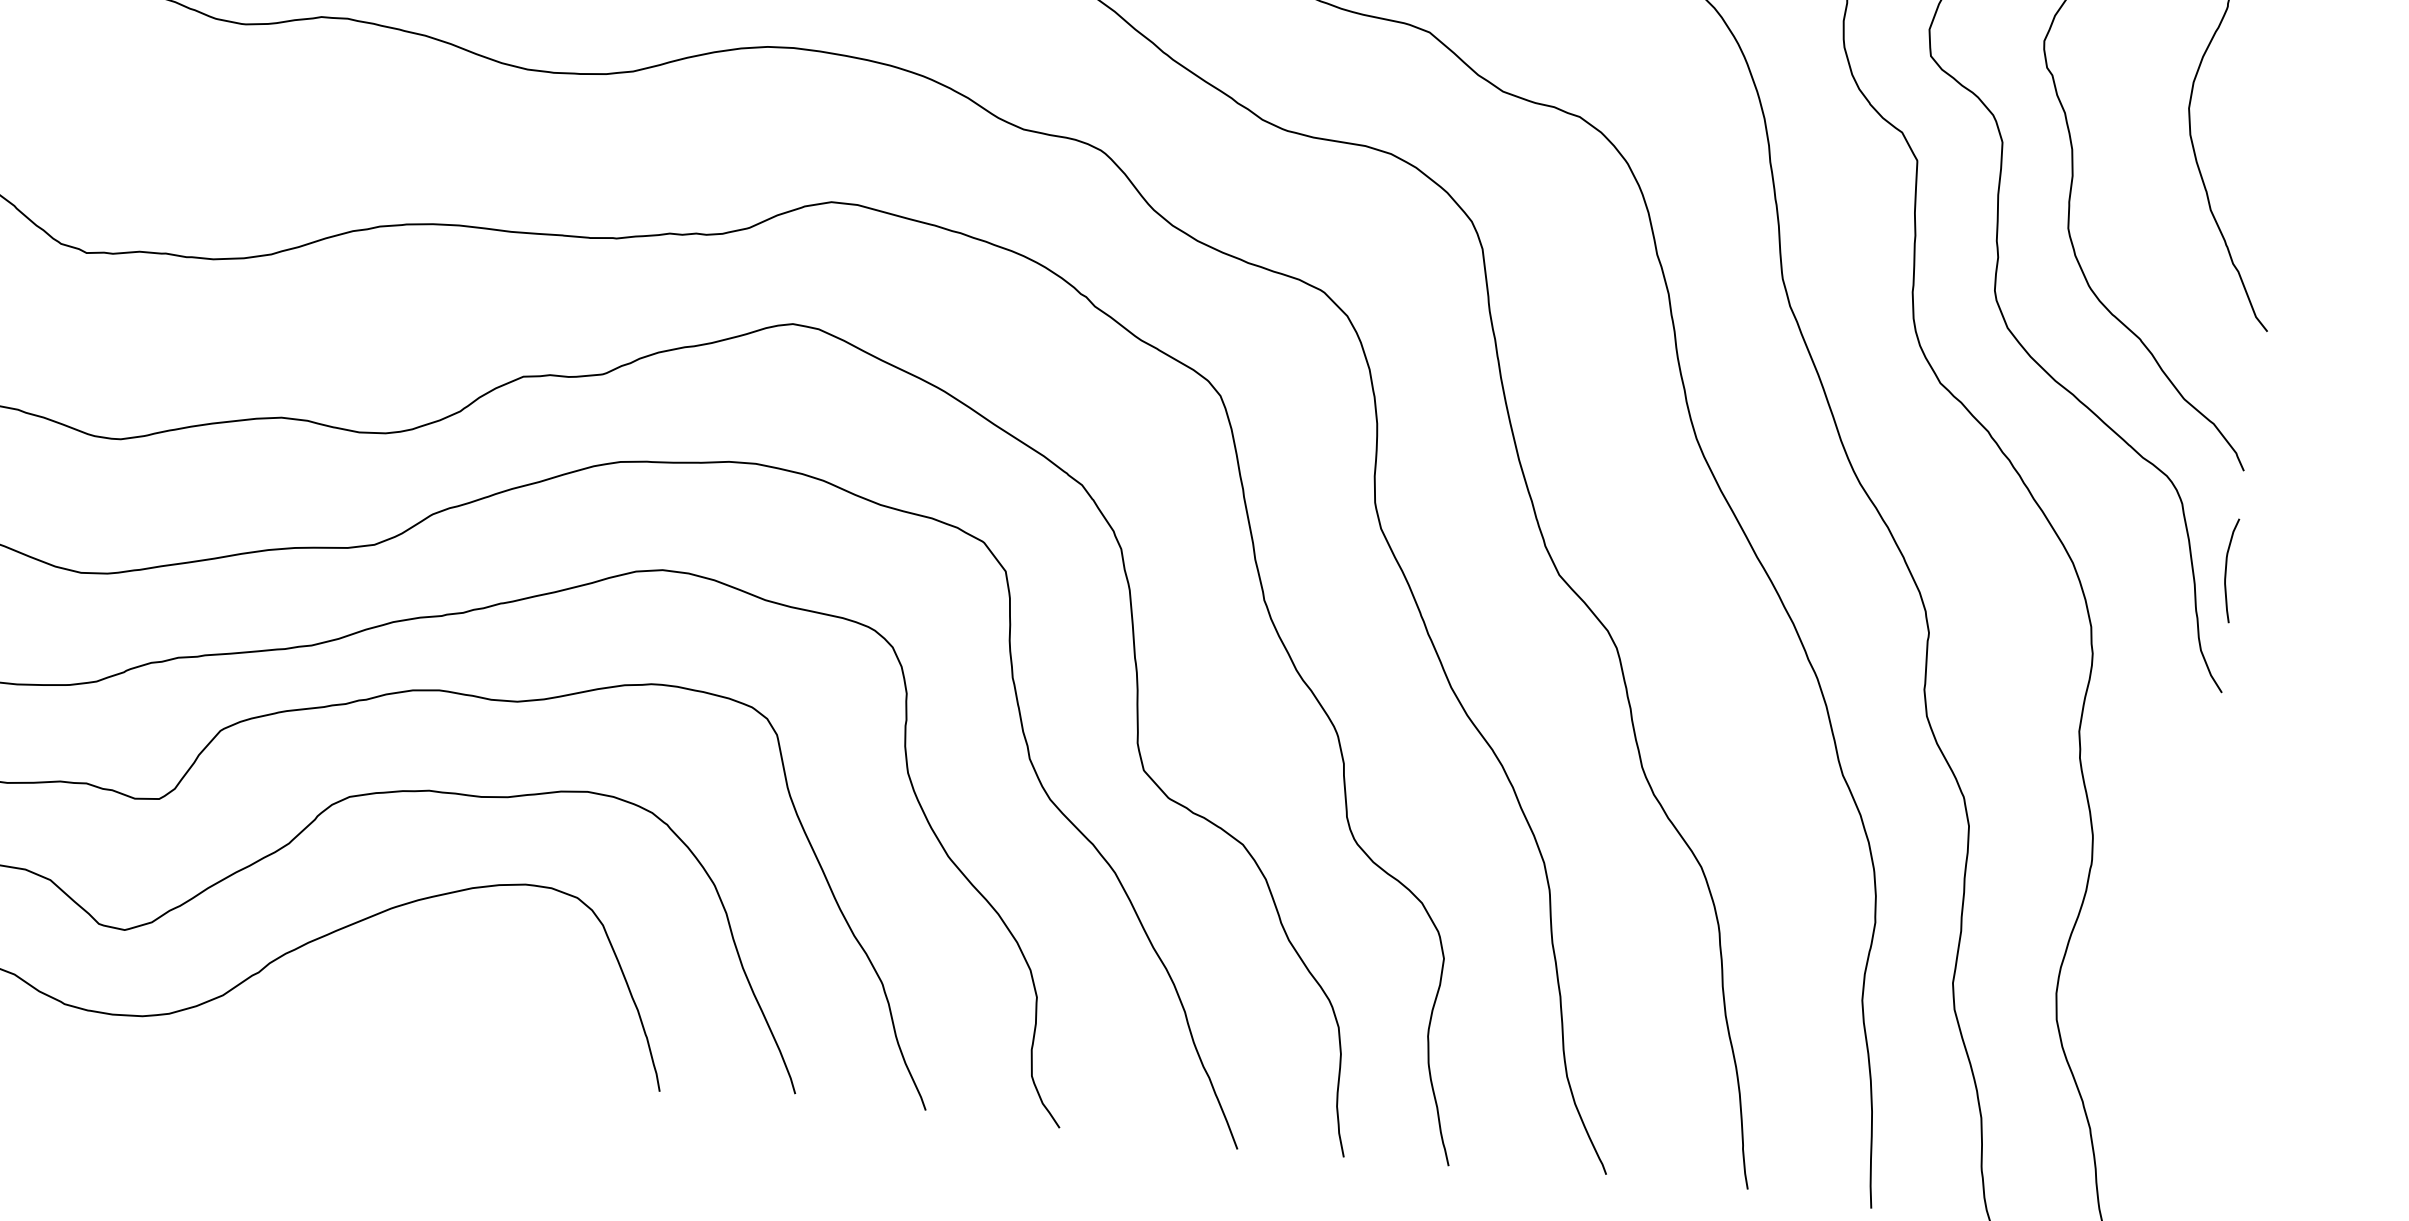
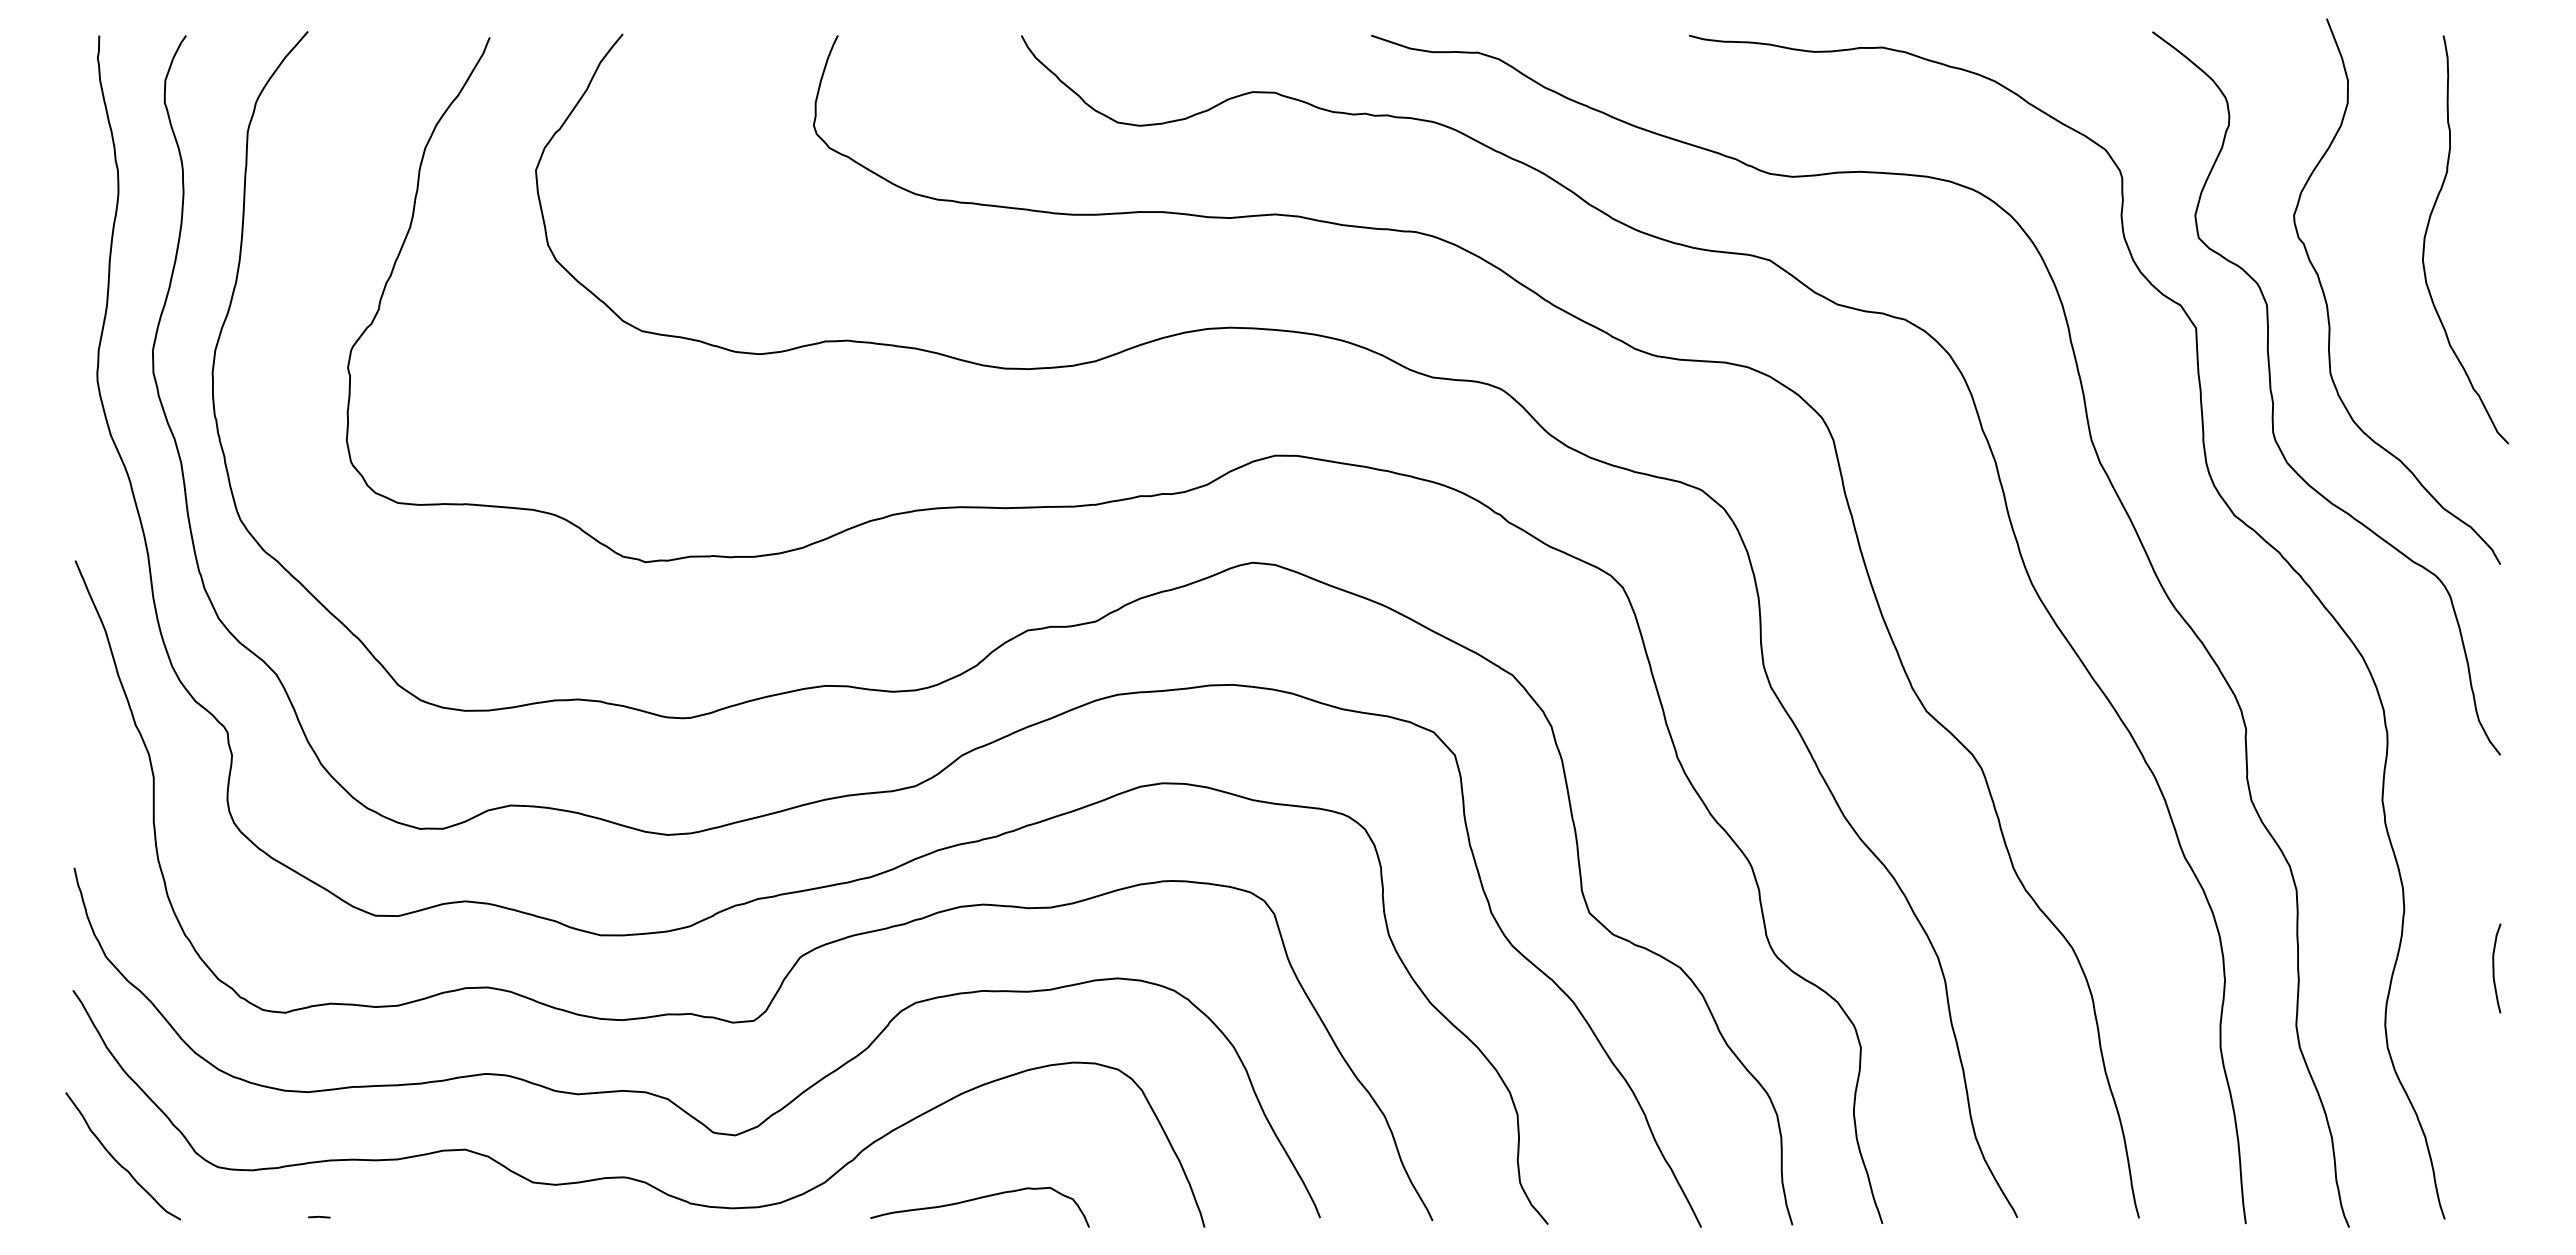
curve: (2227, 570) -> (2494, 968), moved
curve: (400, 1032) -> (978, 1199), added

